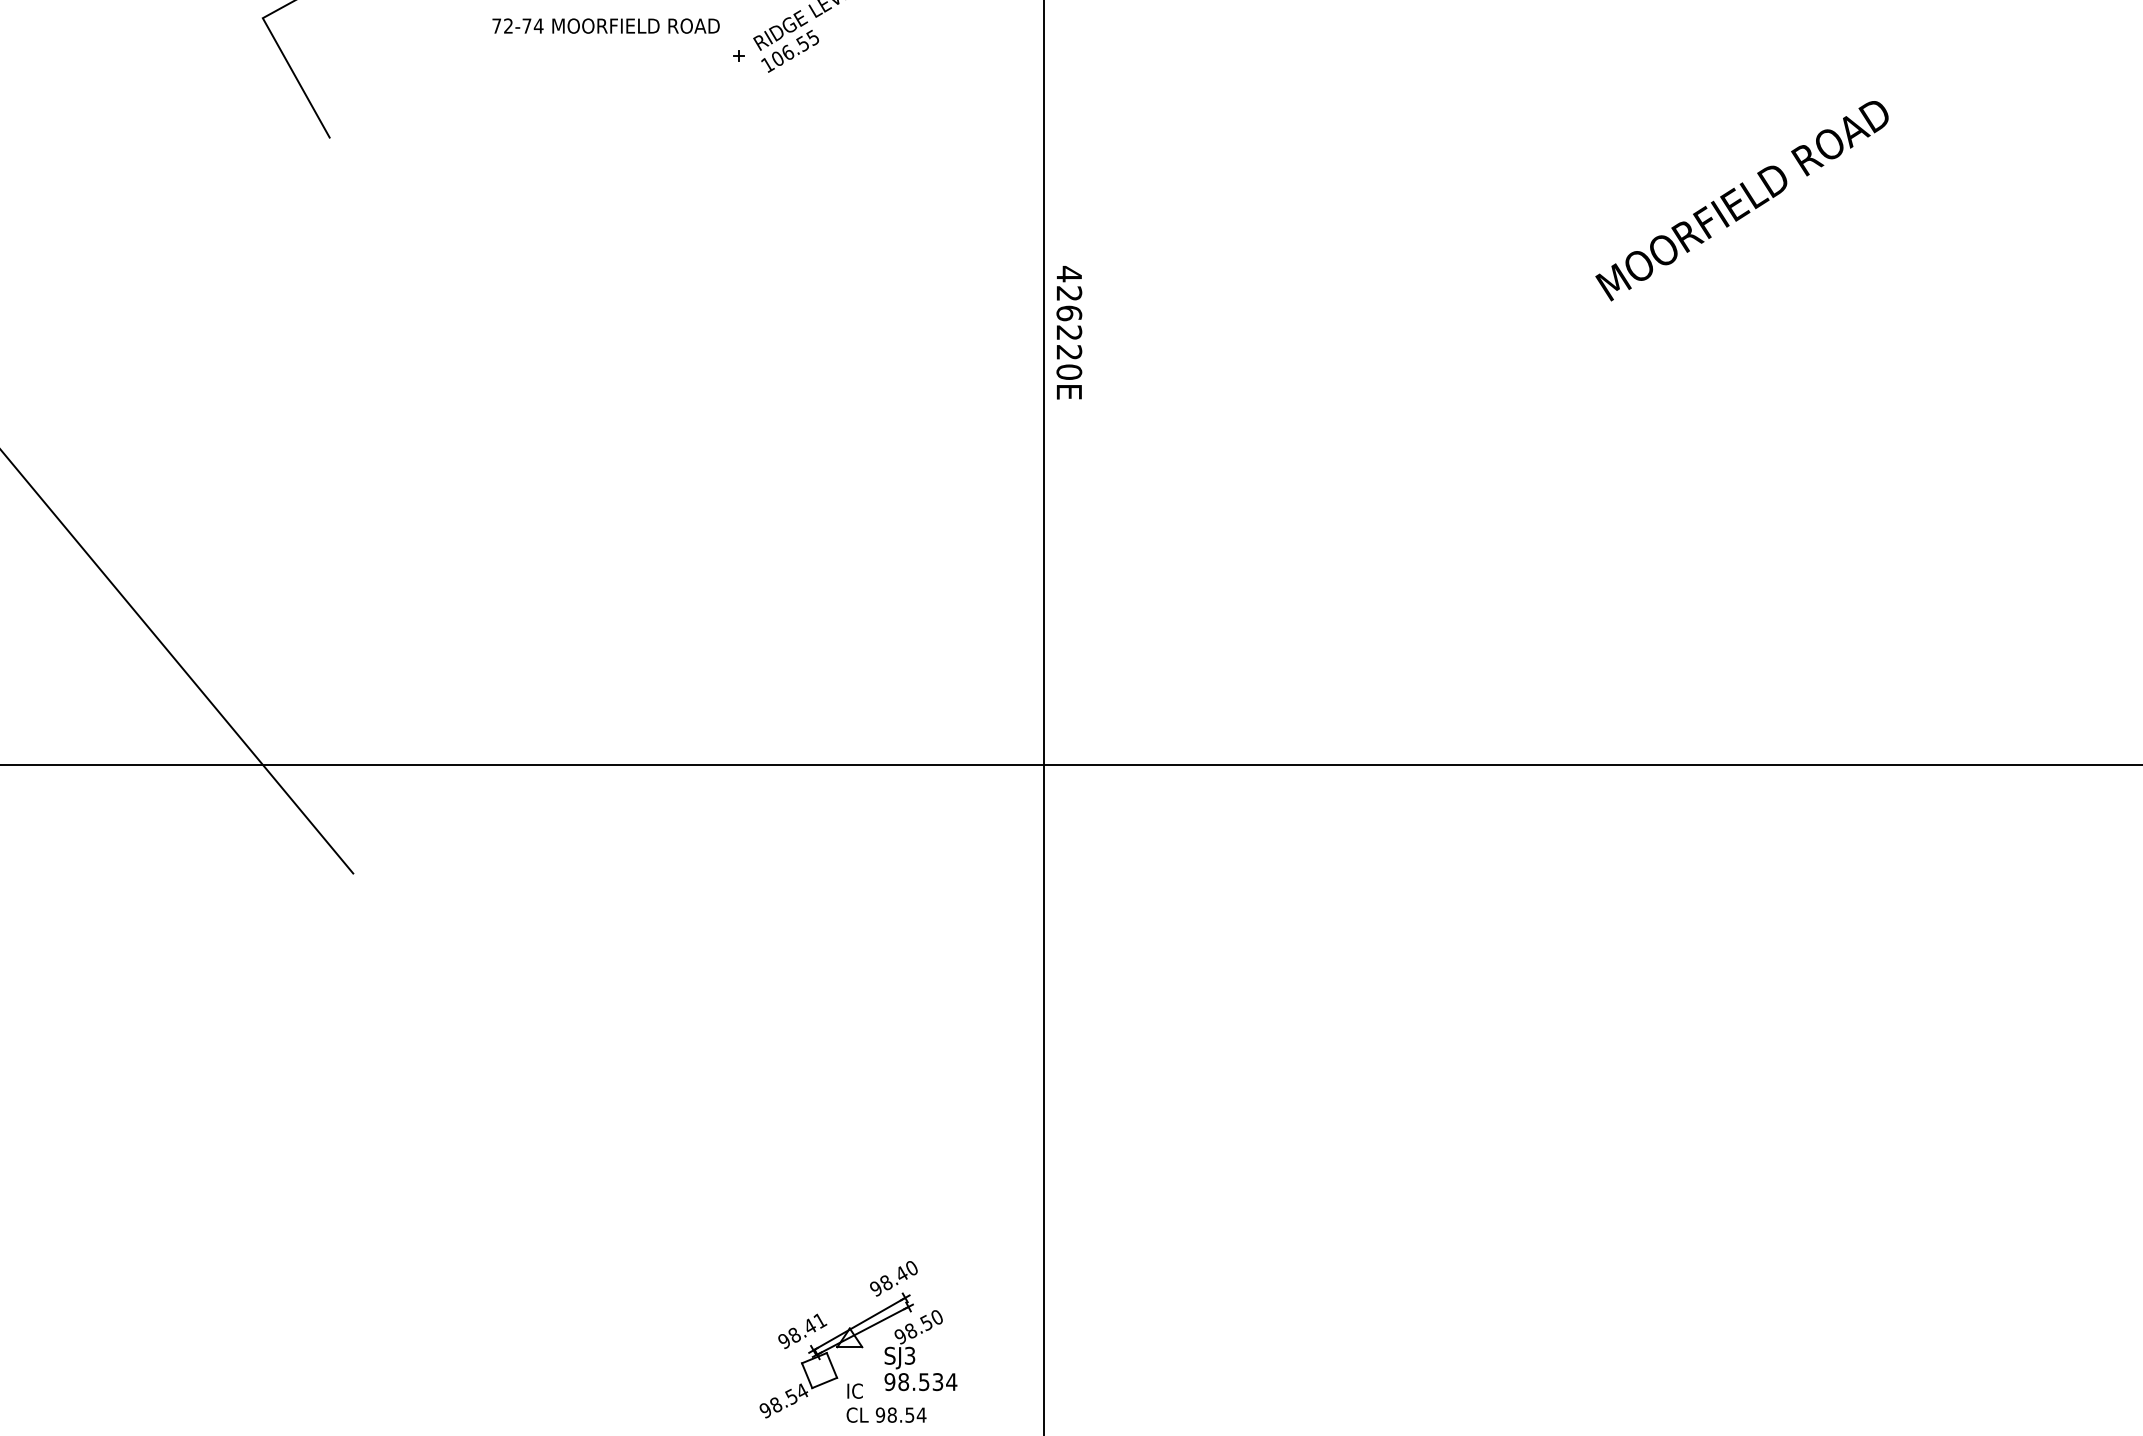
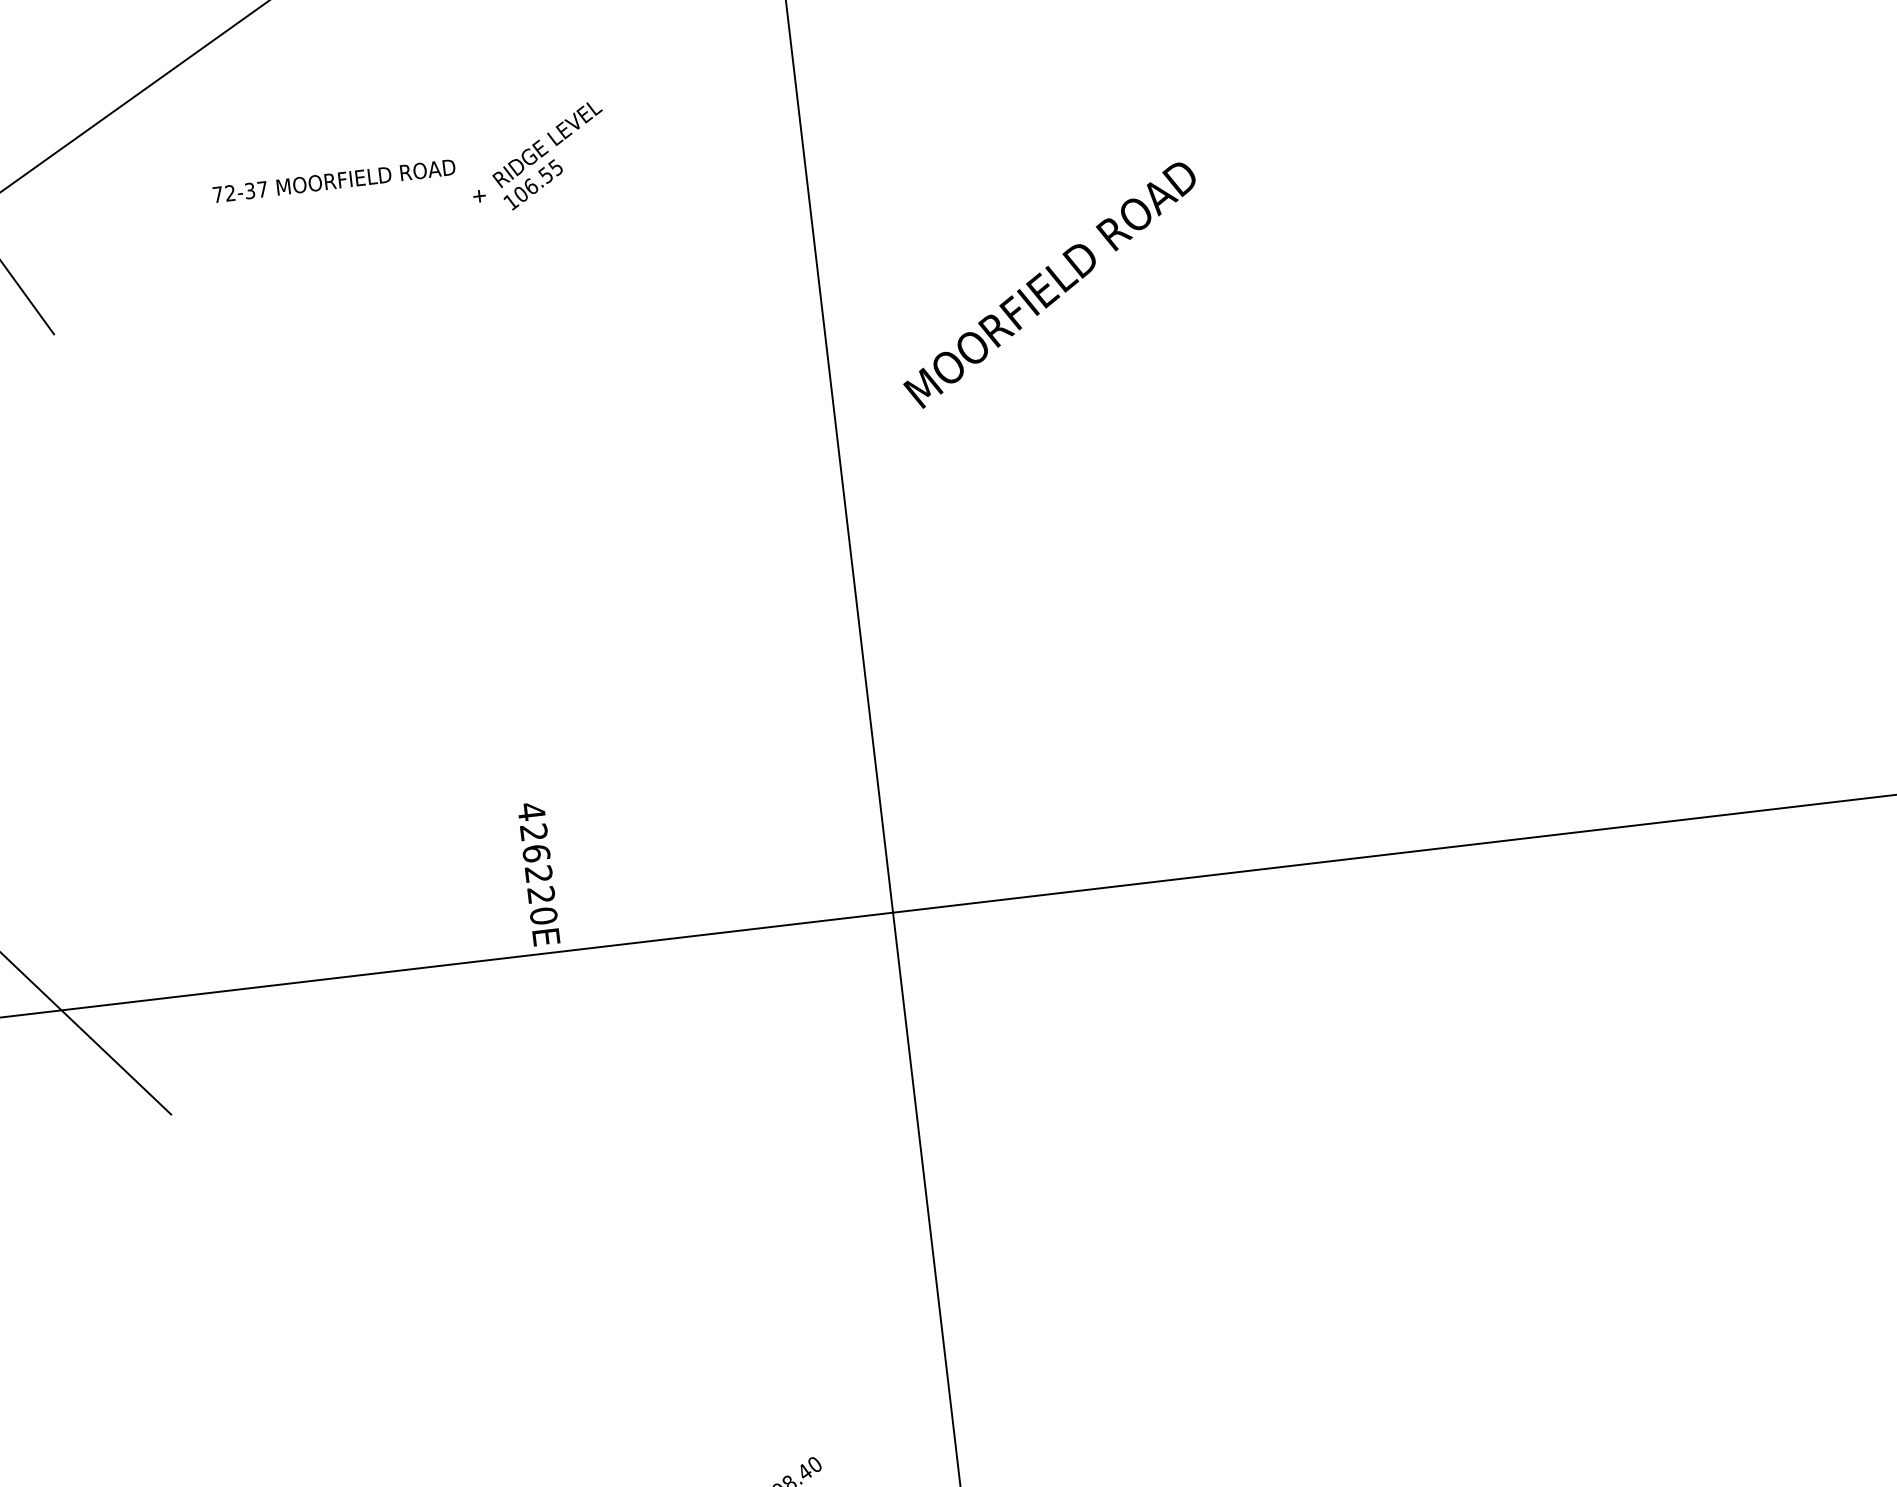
text: (532, 25) -> (255, 189), 72-74 -> 72-37
text: (1741, 201) -> (1049, 286), moved
text: (1069, 332) -> (539, 873), moved

